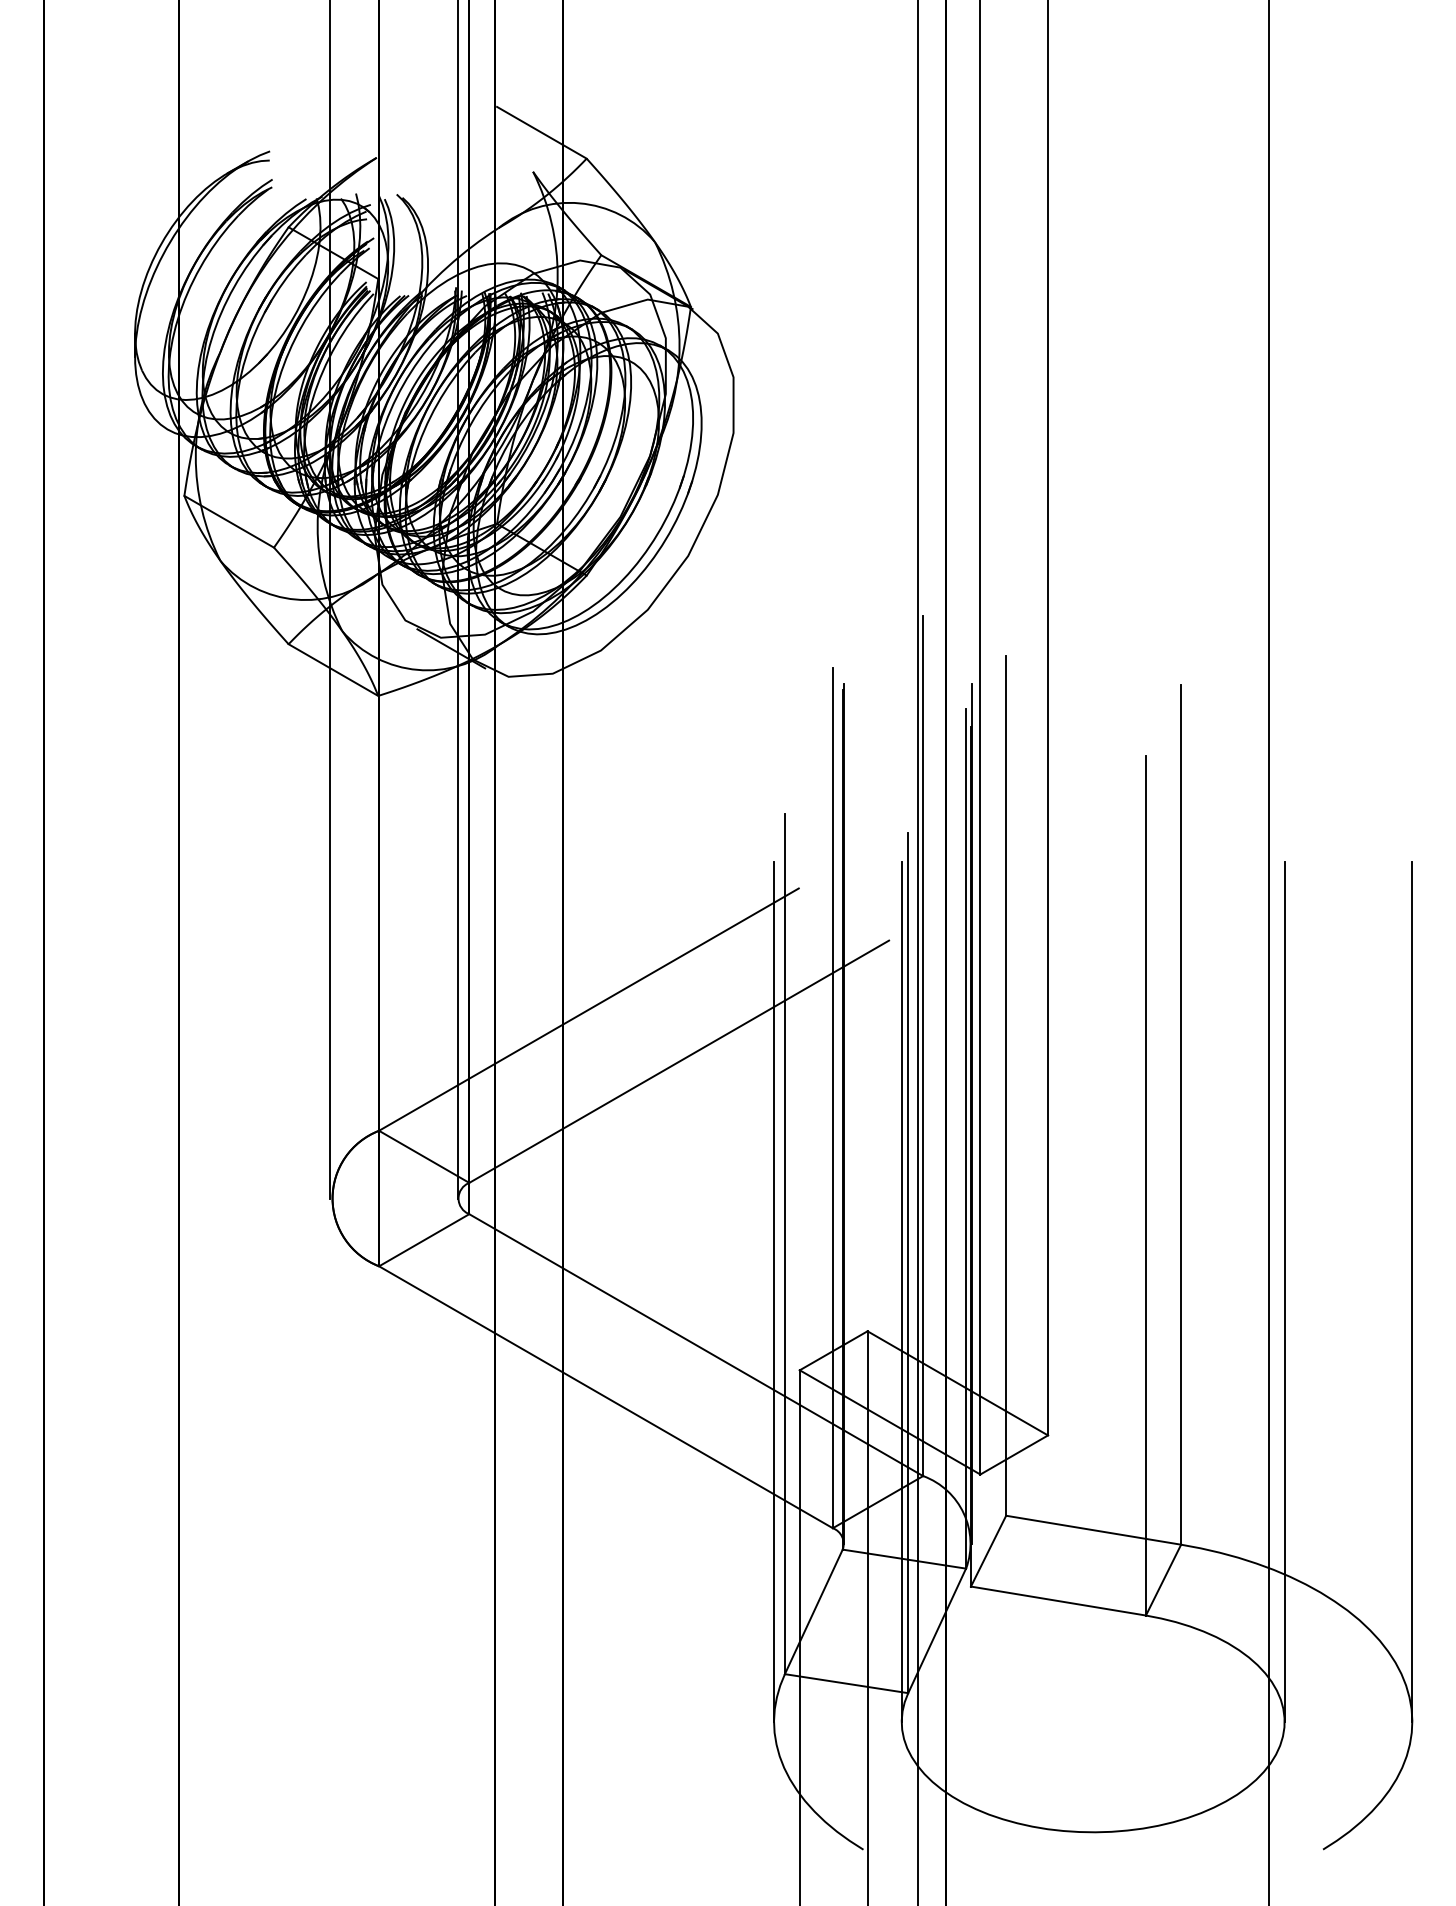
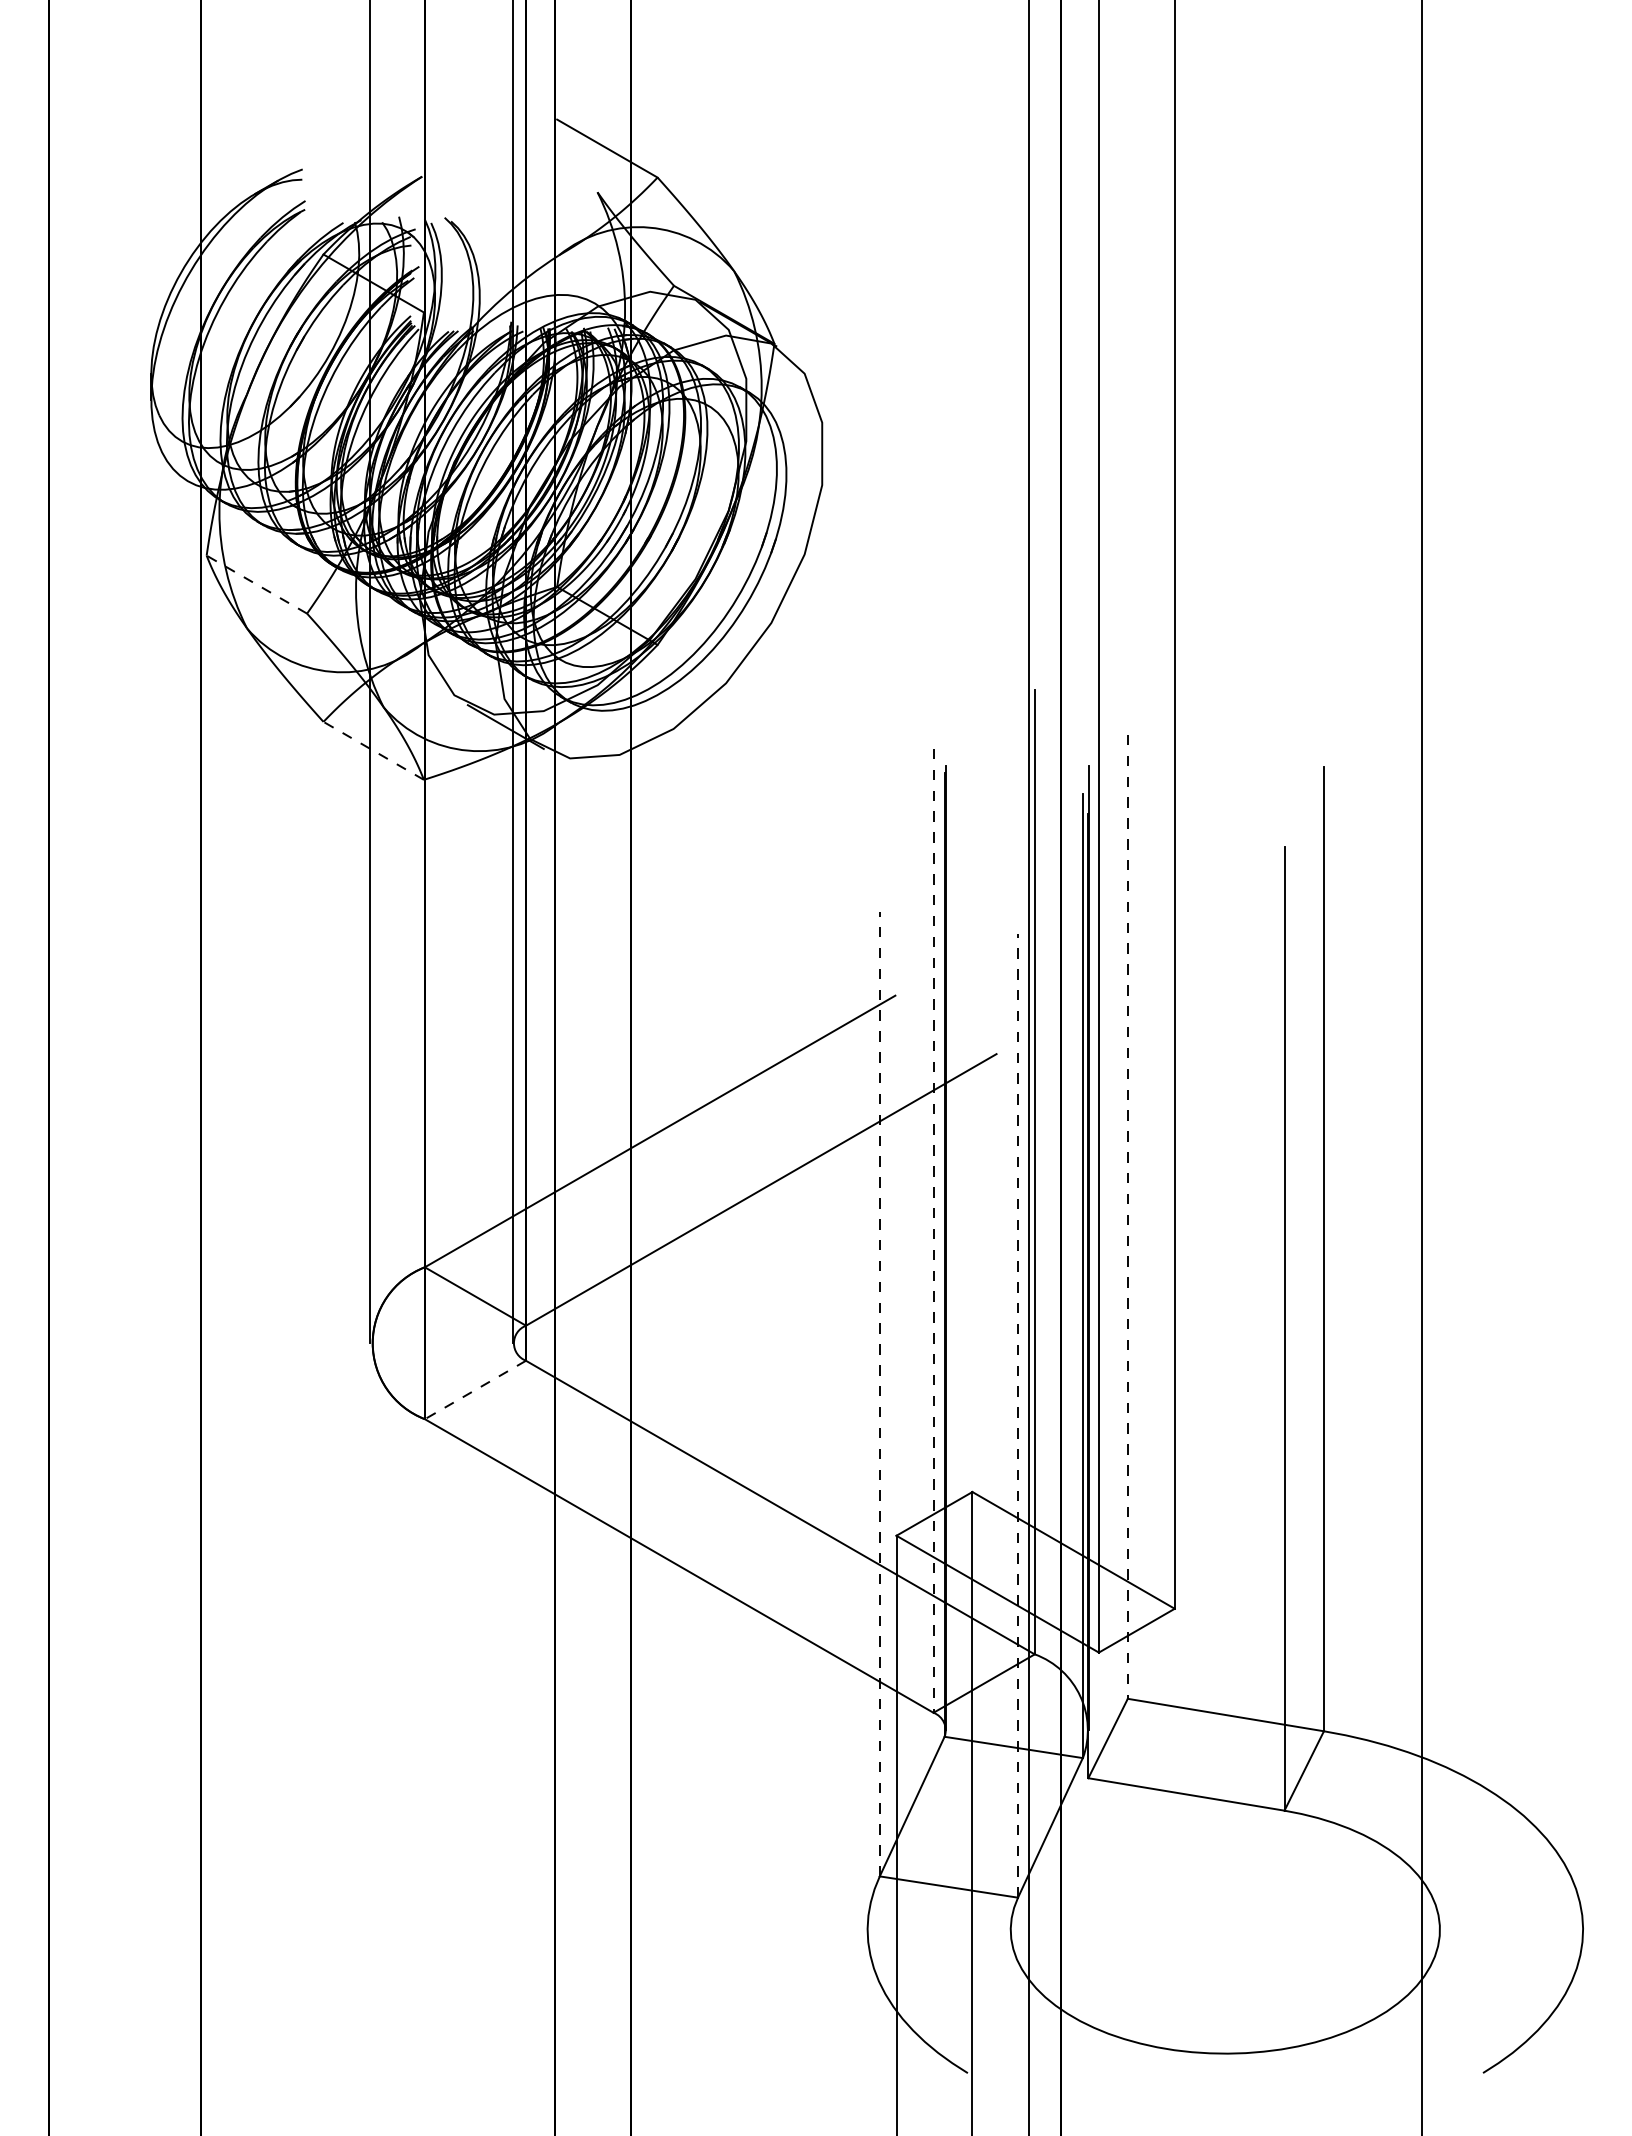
line: (228, 521) -> (256, 584), solid -> dashed
line: (333, 669) -> (373, 750), solid -> dashed
line: (1005, 1086) -> (1127, 1217), solid -> dashed
line: (832, 1097) -> (933, 1230), solid -> dashed
line: (424, 1240) -> (475, 1390), solid -> dashed
line: (784, 1243) -> (879, 1393), solid -> dashed
line: (908, 1263) -> (1018, 1415), solid -> dashed
line: (773, 1291) -> (867, 1447), removed
line: (901, 1291) -> (1010, 1447), removed
line: (1285, 1291) -> (1440, 1447), removed
line: (1412, 1291) -> (1583, 1447), removed

